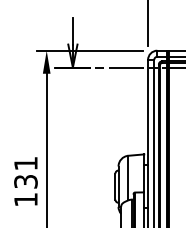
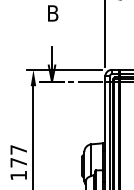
text: (25, 172) -> (18, 156), 131 -> 177

